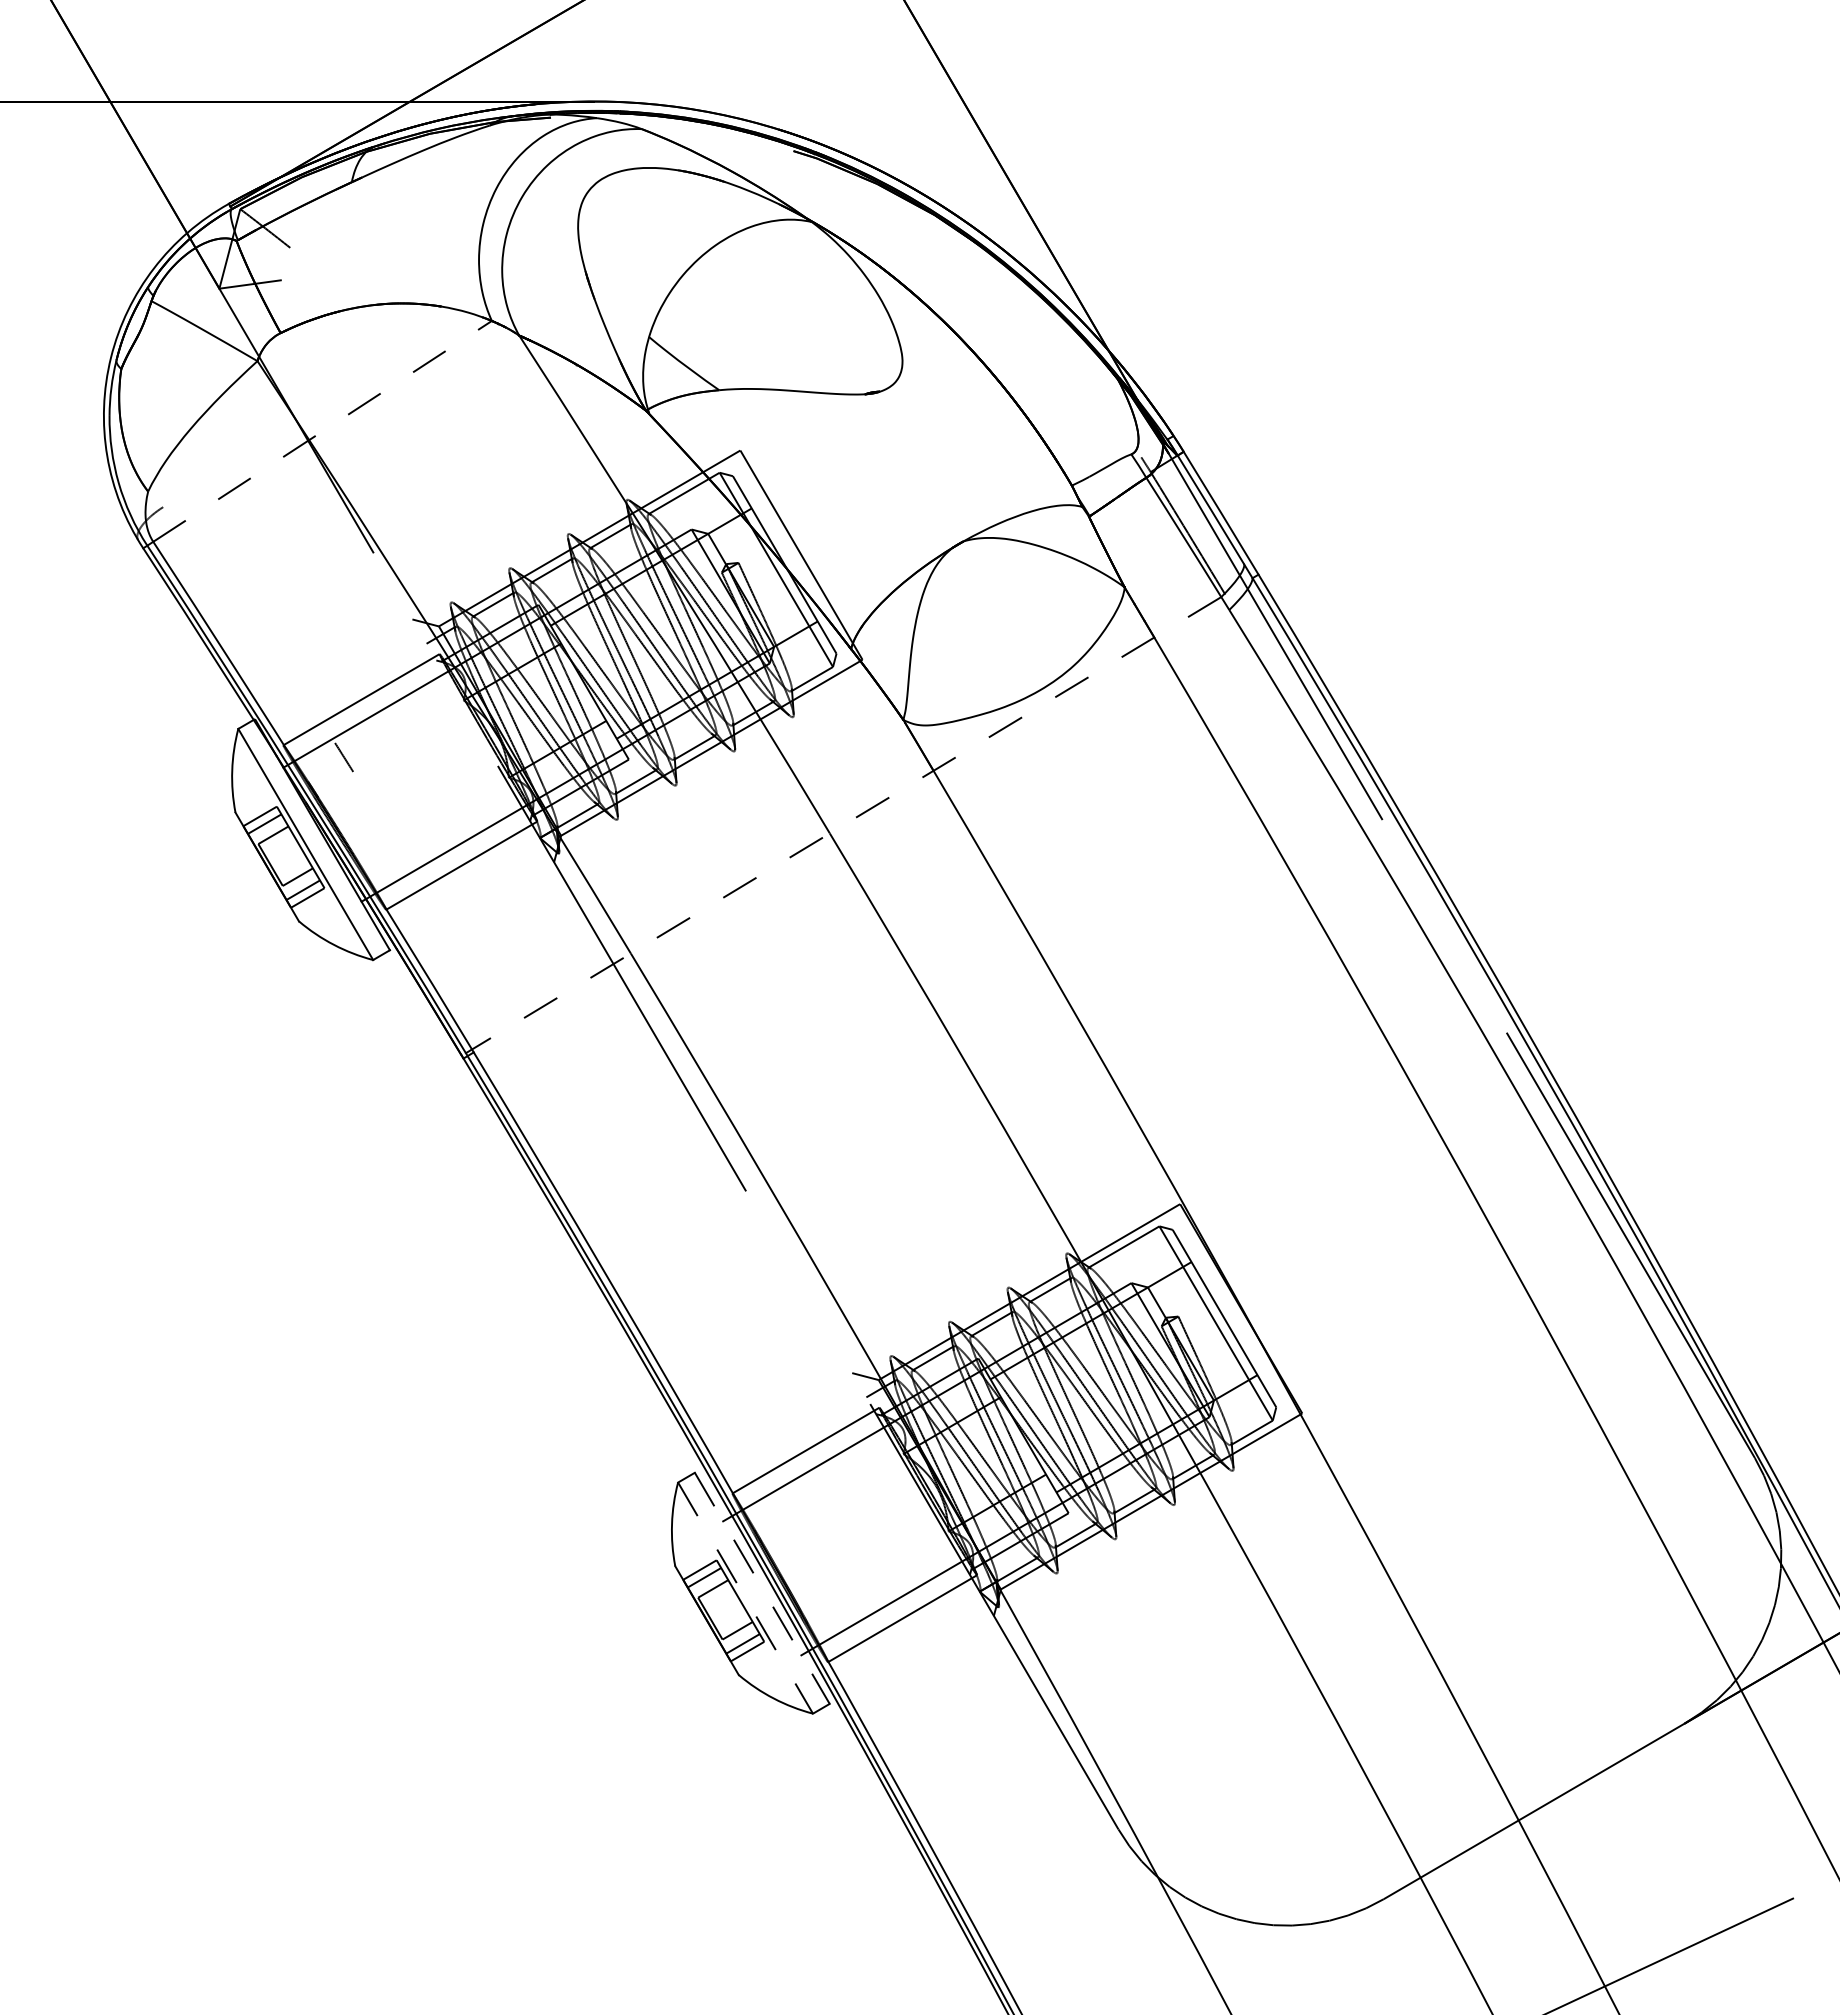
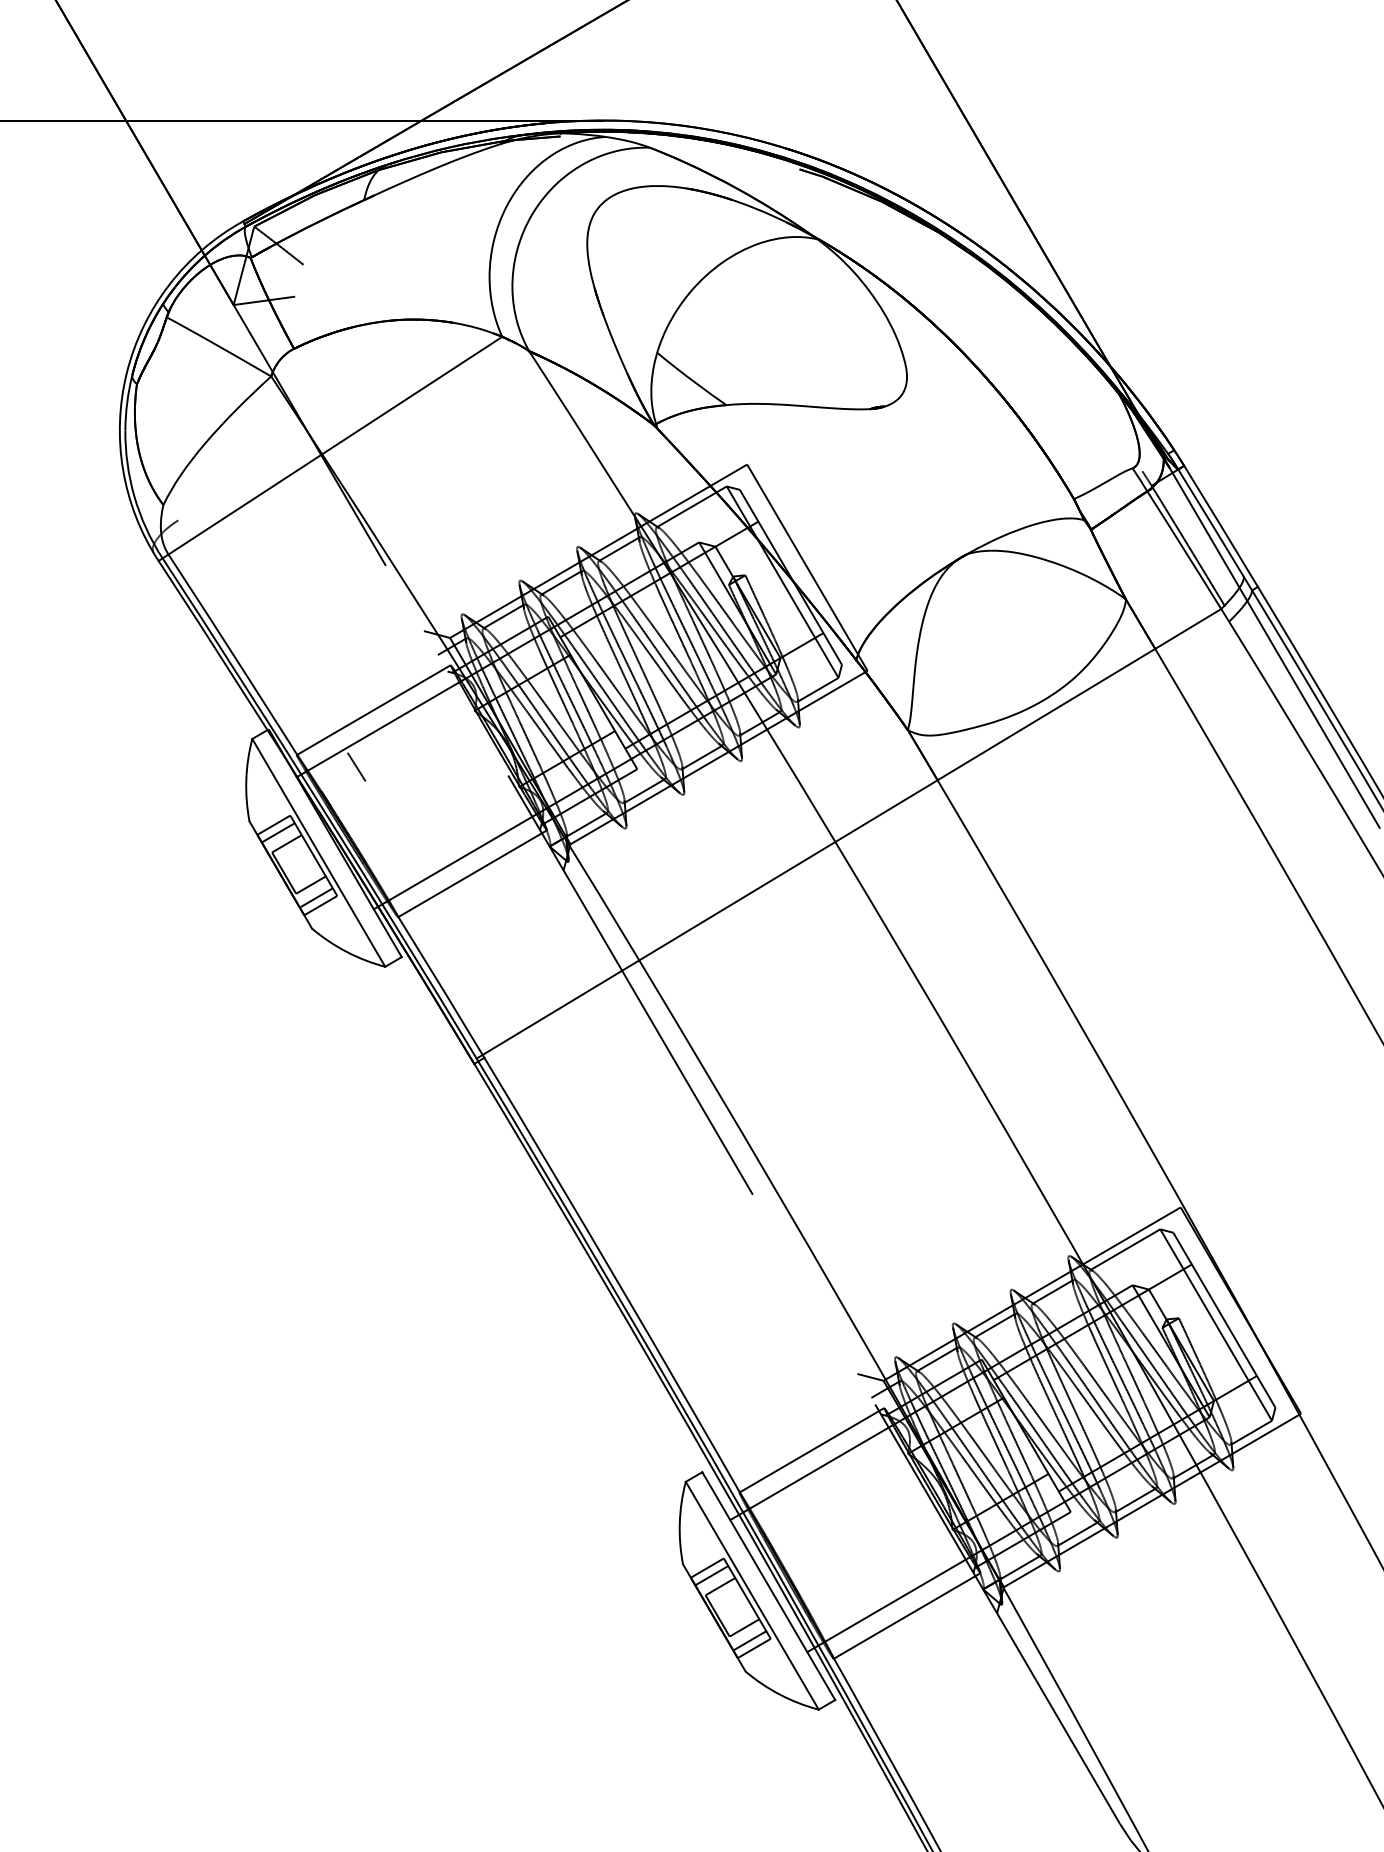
line: (323, 431) -> (336, 445), dashed -> solid
line: (843, 825) -> (848, 834), dashed -> solid
line: (762, 1588) -> (769, 1586), dashed -> solid
line: (745, 1598) -> (752, 1596), dashed -> solid

